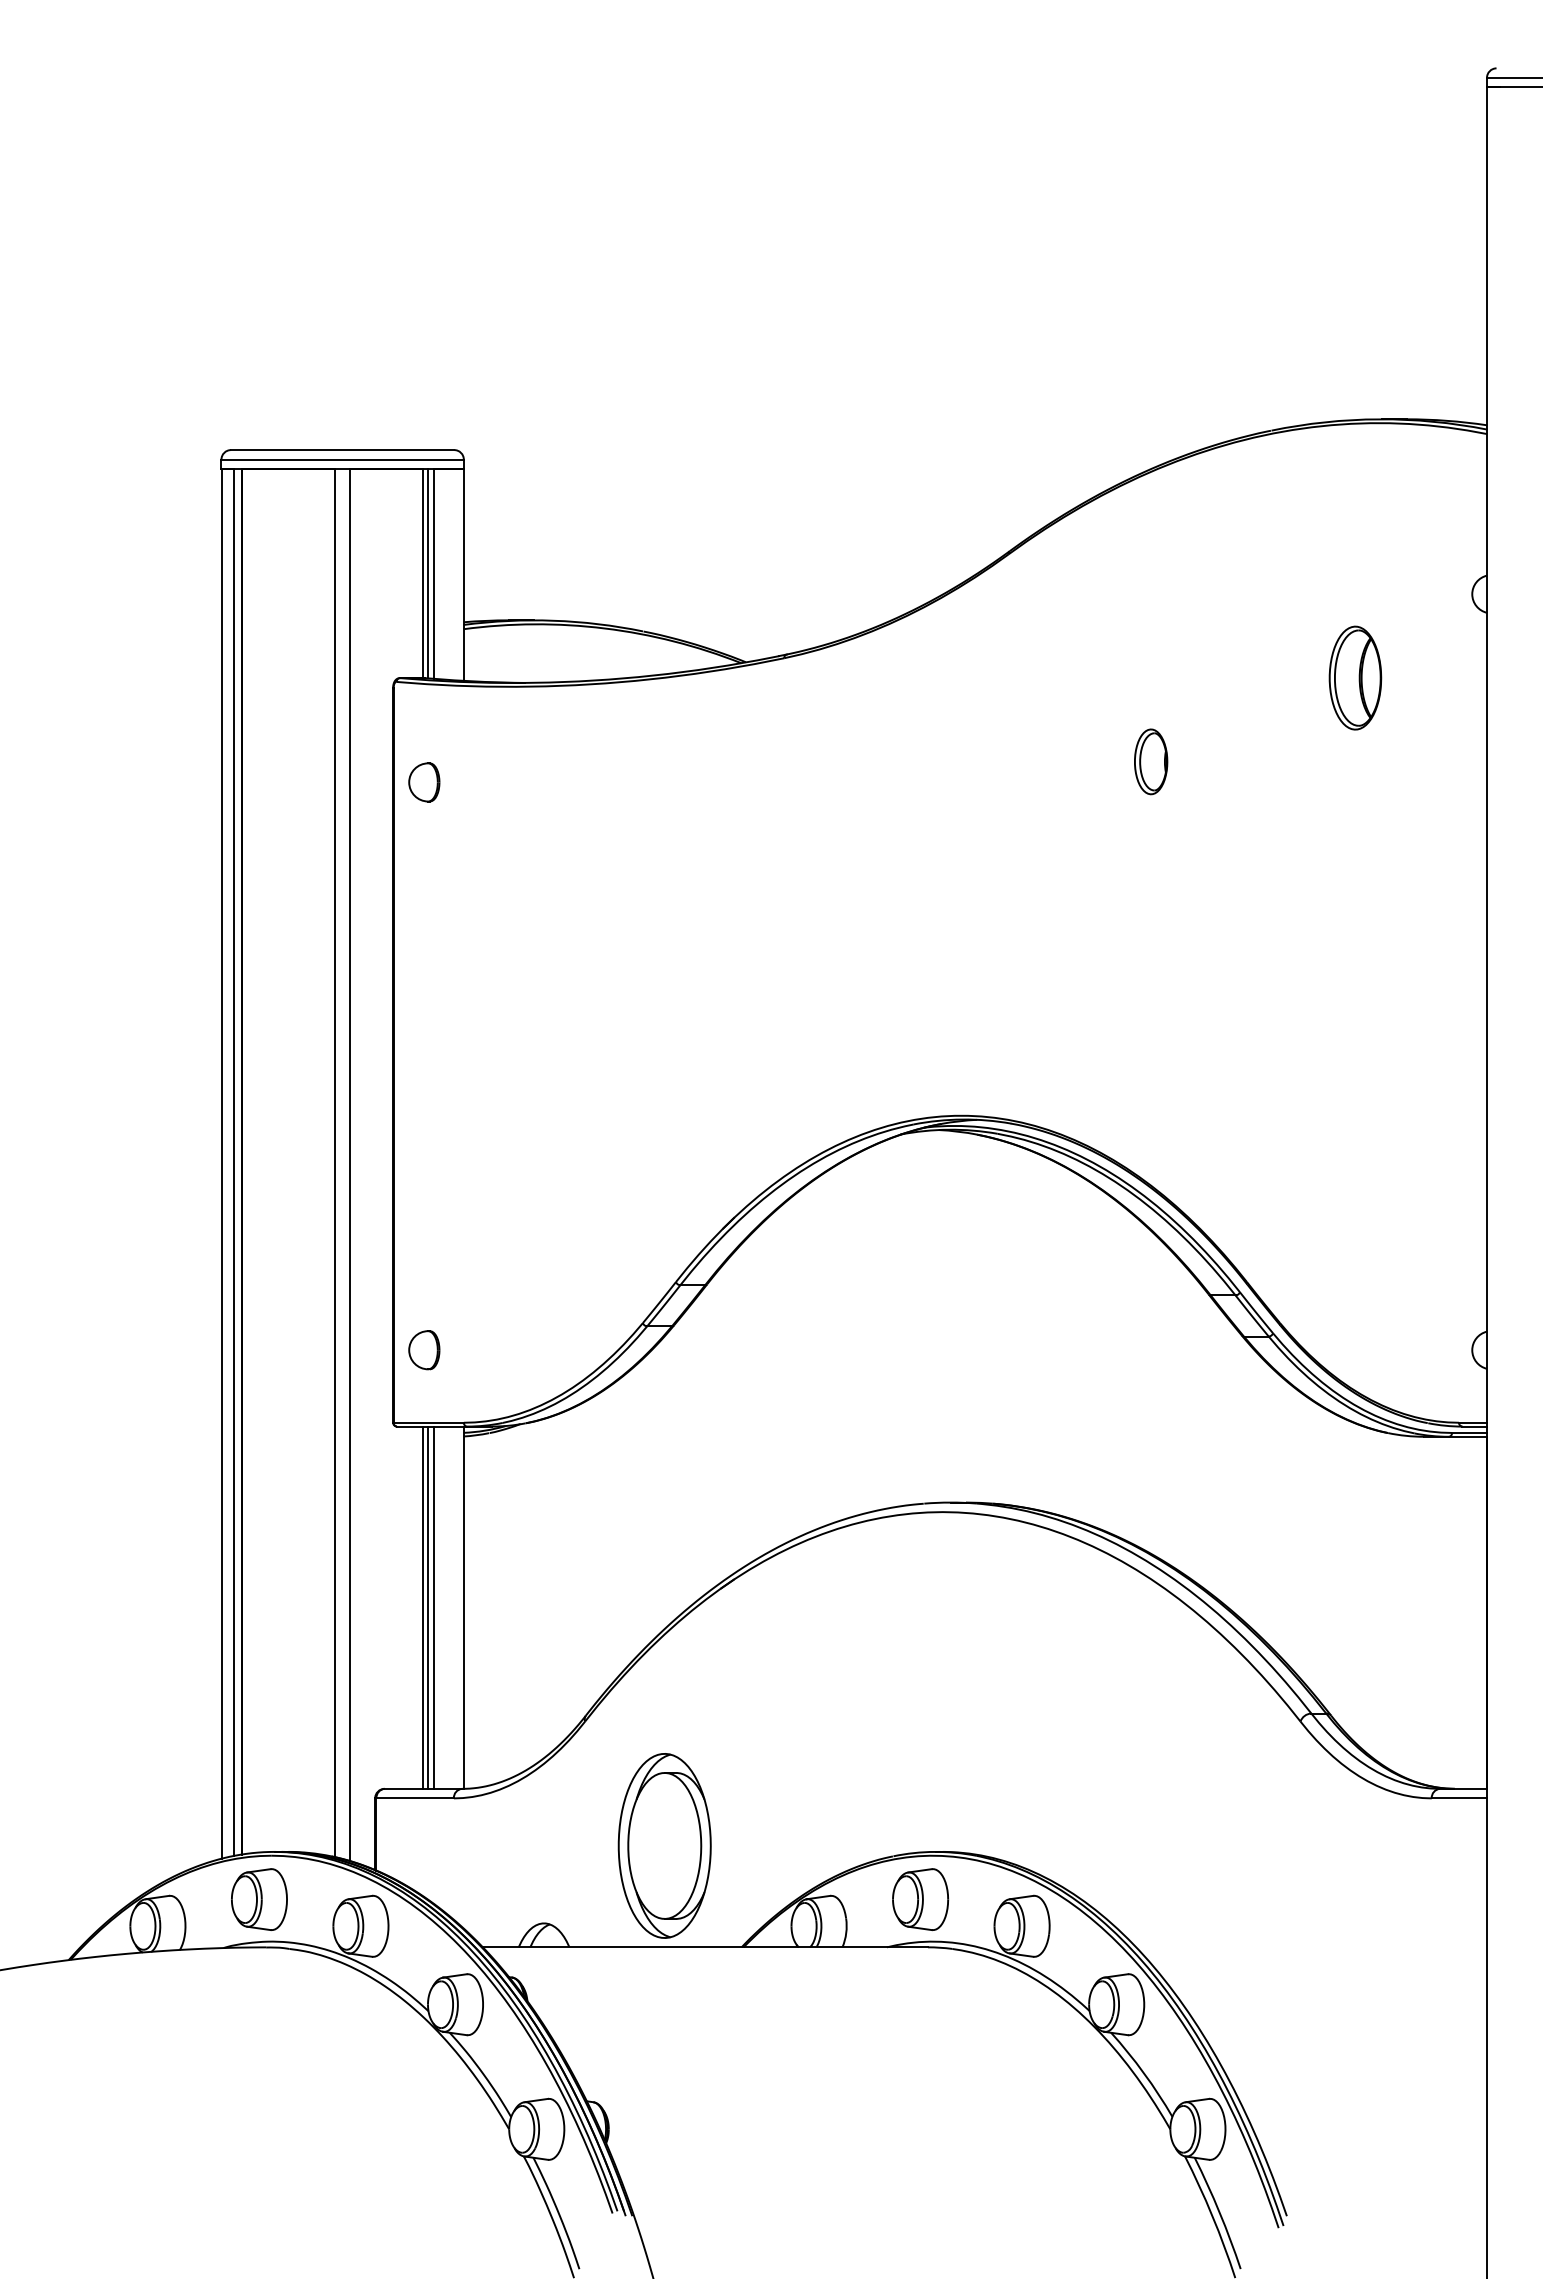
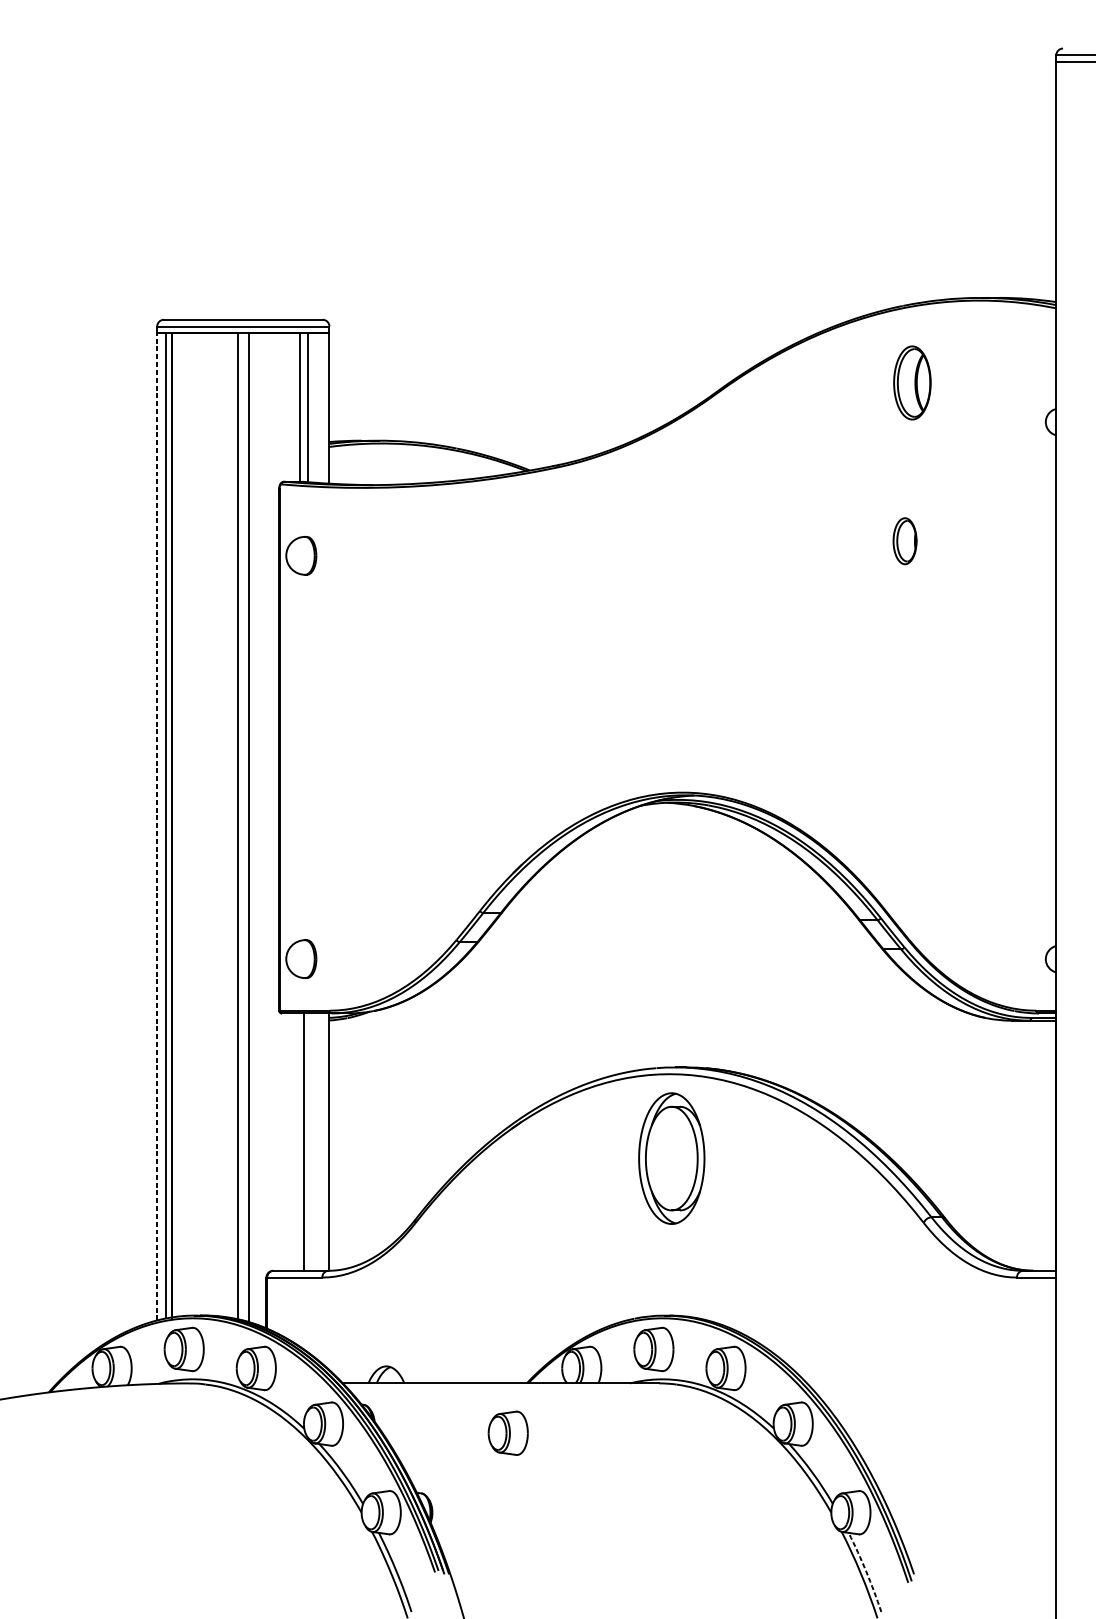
line: (427, 573) -> (303, 407), removed
part: (1355, 677) -> (912, 382), moved
part: (1151, 761) -> (905, 540), moved
part: (424, 782) -> (301, 555), size x1.4
line: (221, 1163) -> (157, 826), solid -> dashed
part: (424, 1350) -> (301, 959), size x1.4
line: (422, 1607) -> (300, 1141), removed
line: (433, 1607) -> (307, 1141), removed
part: (664, 1845) -> (671, 1158), moved
part: (715, 2017) -> (508, 1433), added
arc: (1219, 2212) -> (866, 1571), solid -> dashed

